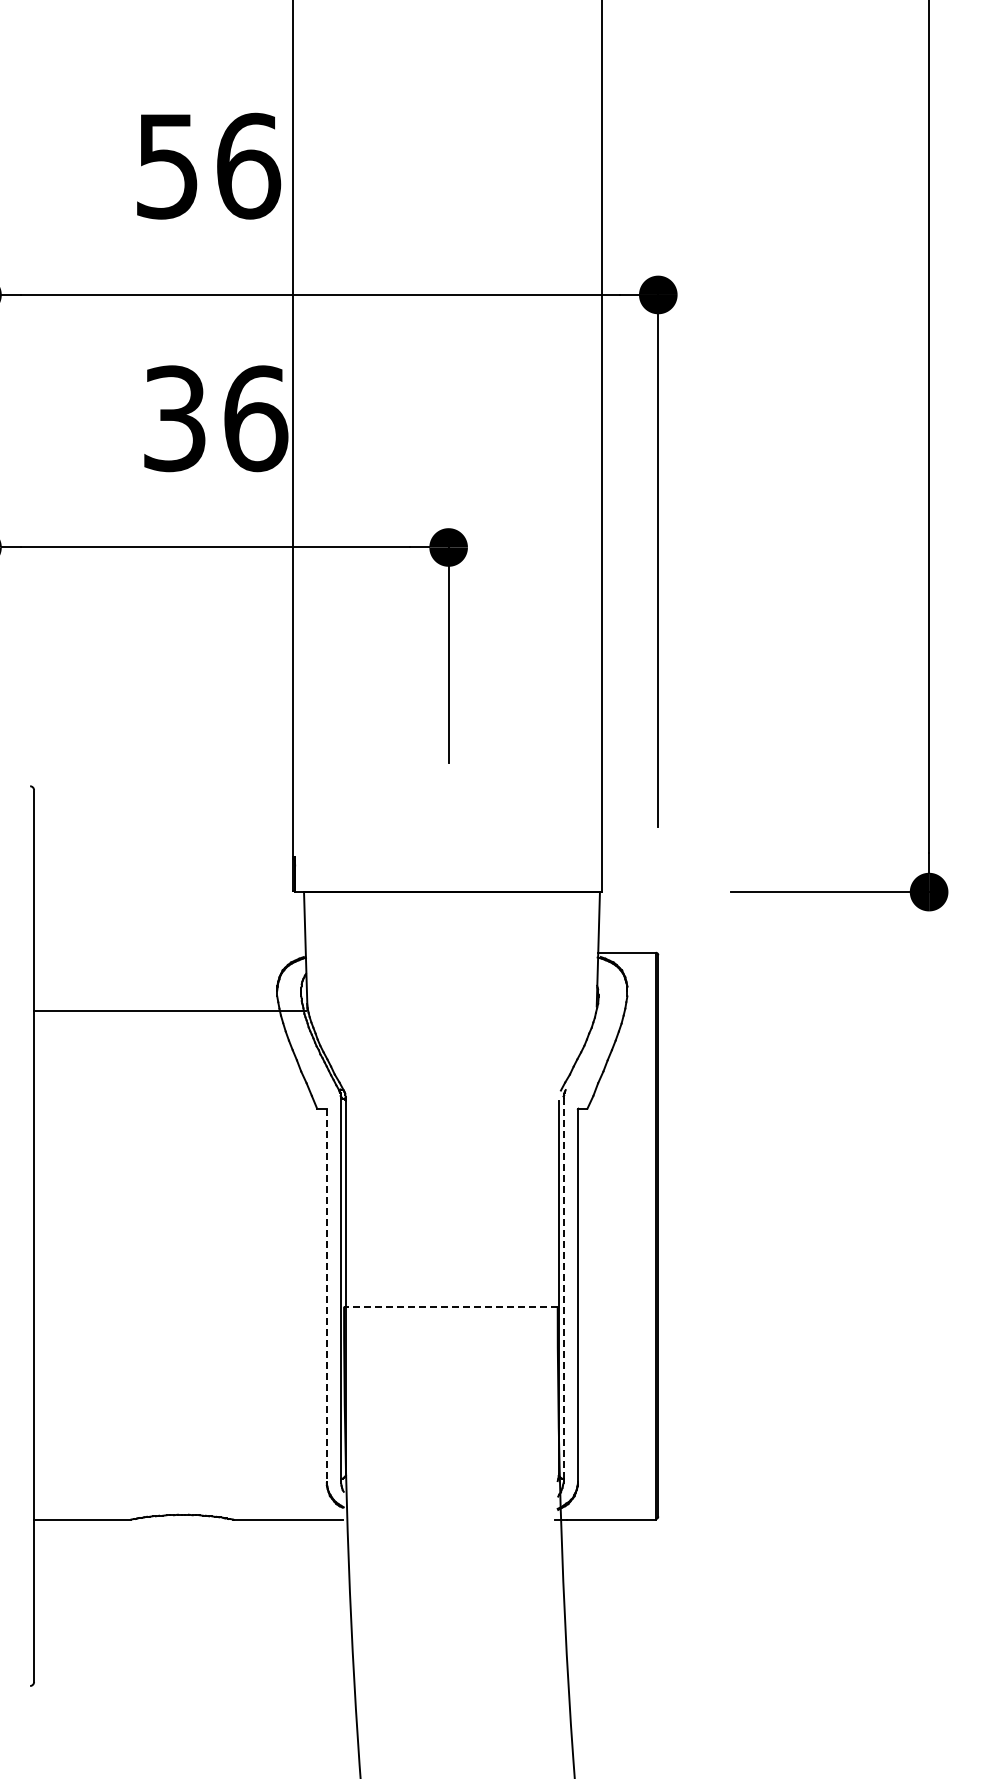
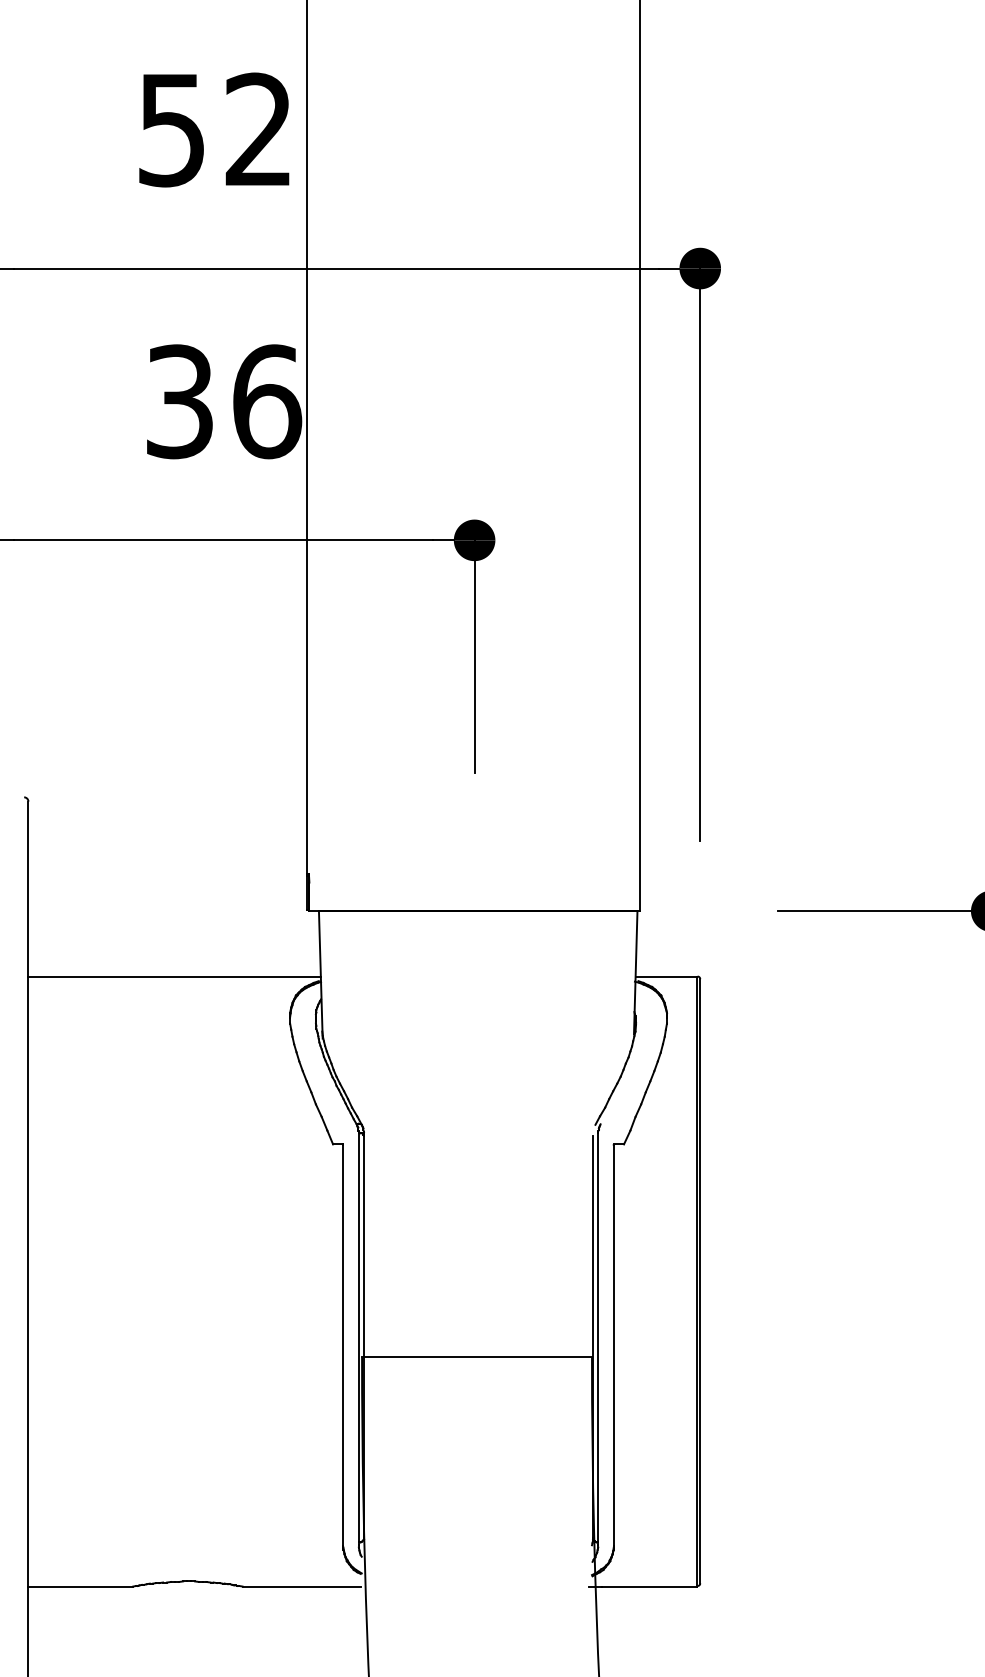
text: (249, 165) -> (260, 129), 56 -> 52
line: (169, 1011) -> (174, 977), moved
line: (563, 1287) -> (598, 1336), dashed -> solid
line: (326, 1296) -> (343, 1346), dashed -> solid
line: (450, 1306) -> (476, 1357), dashed -> solid

